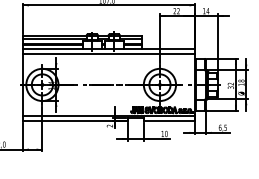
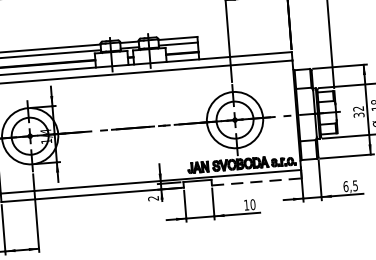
line: (169, 121) -> (256, 182), solid -> dashed

